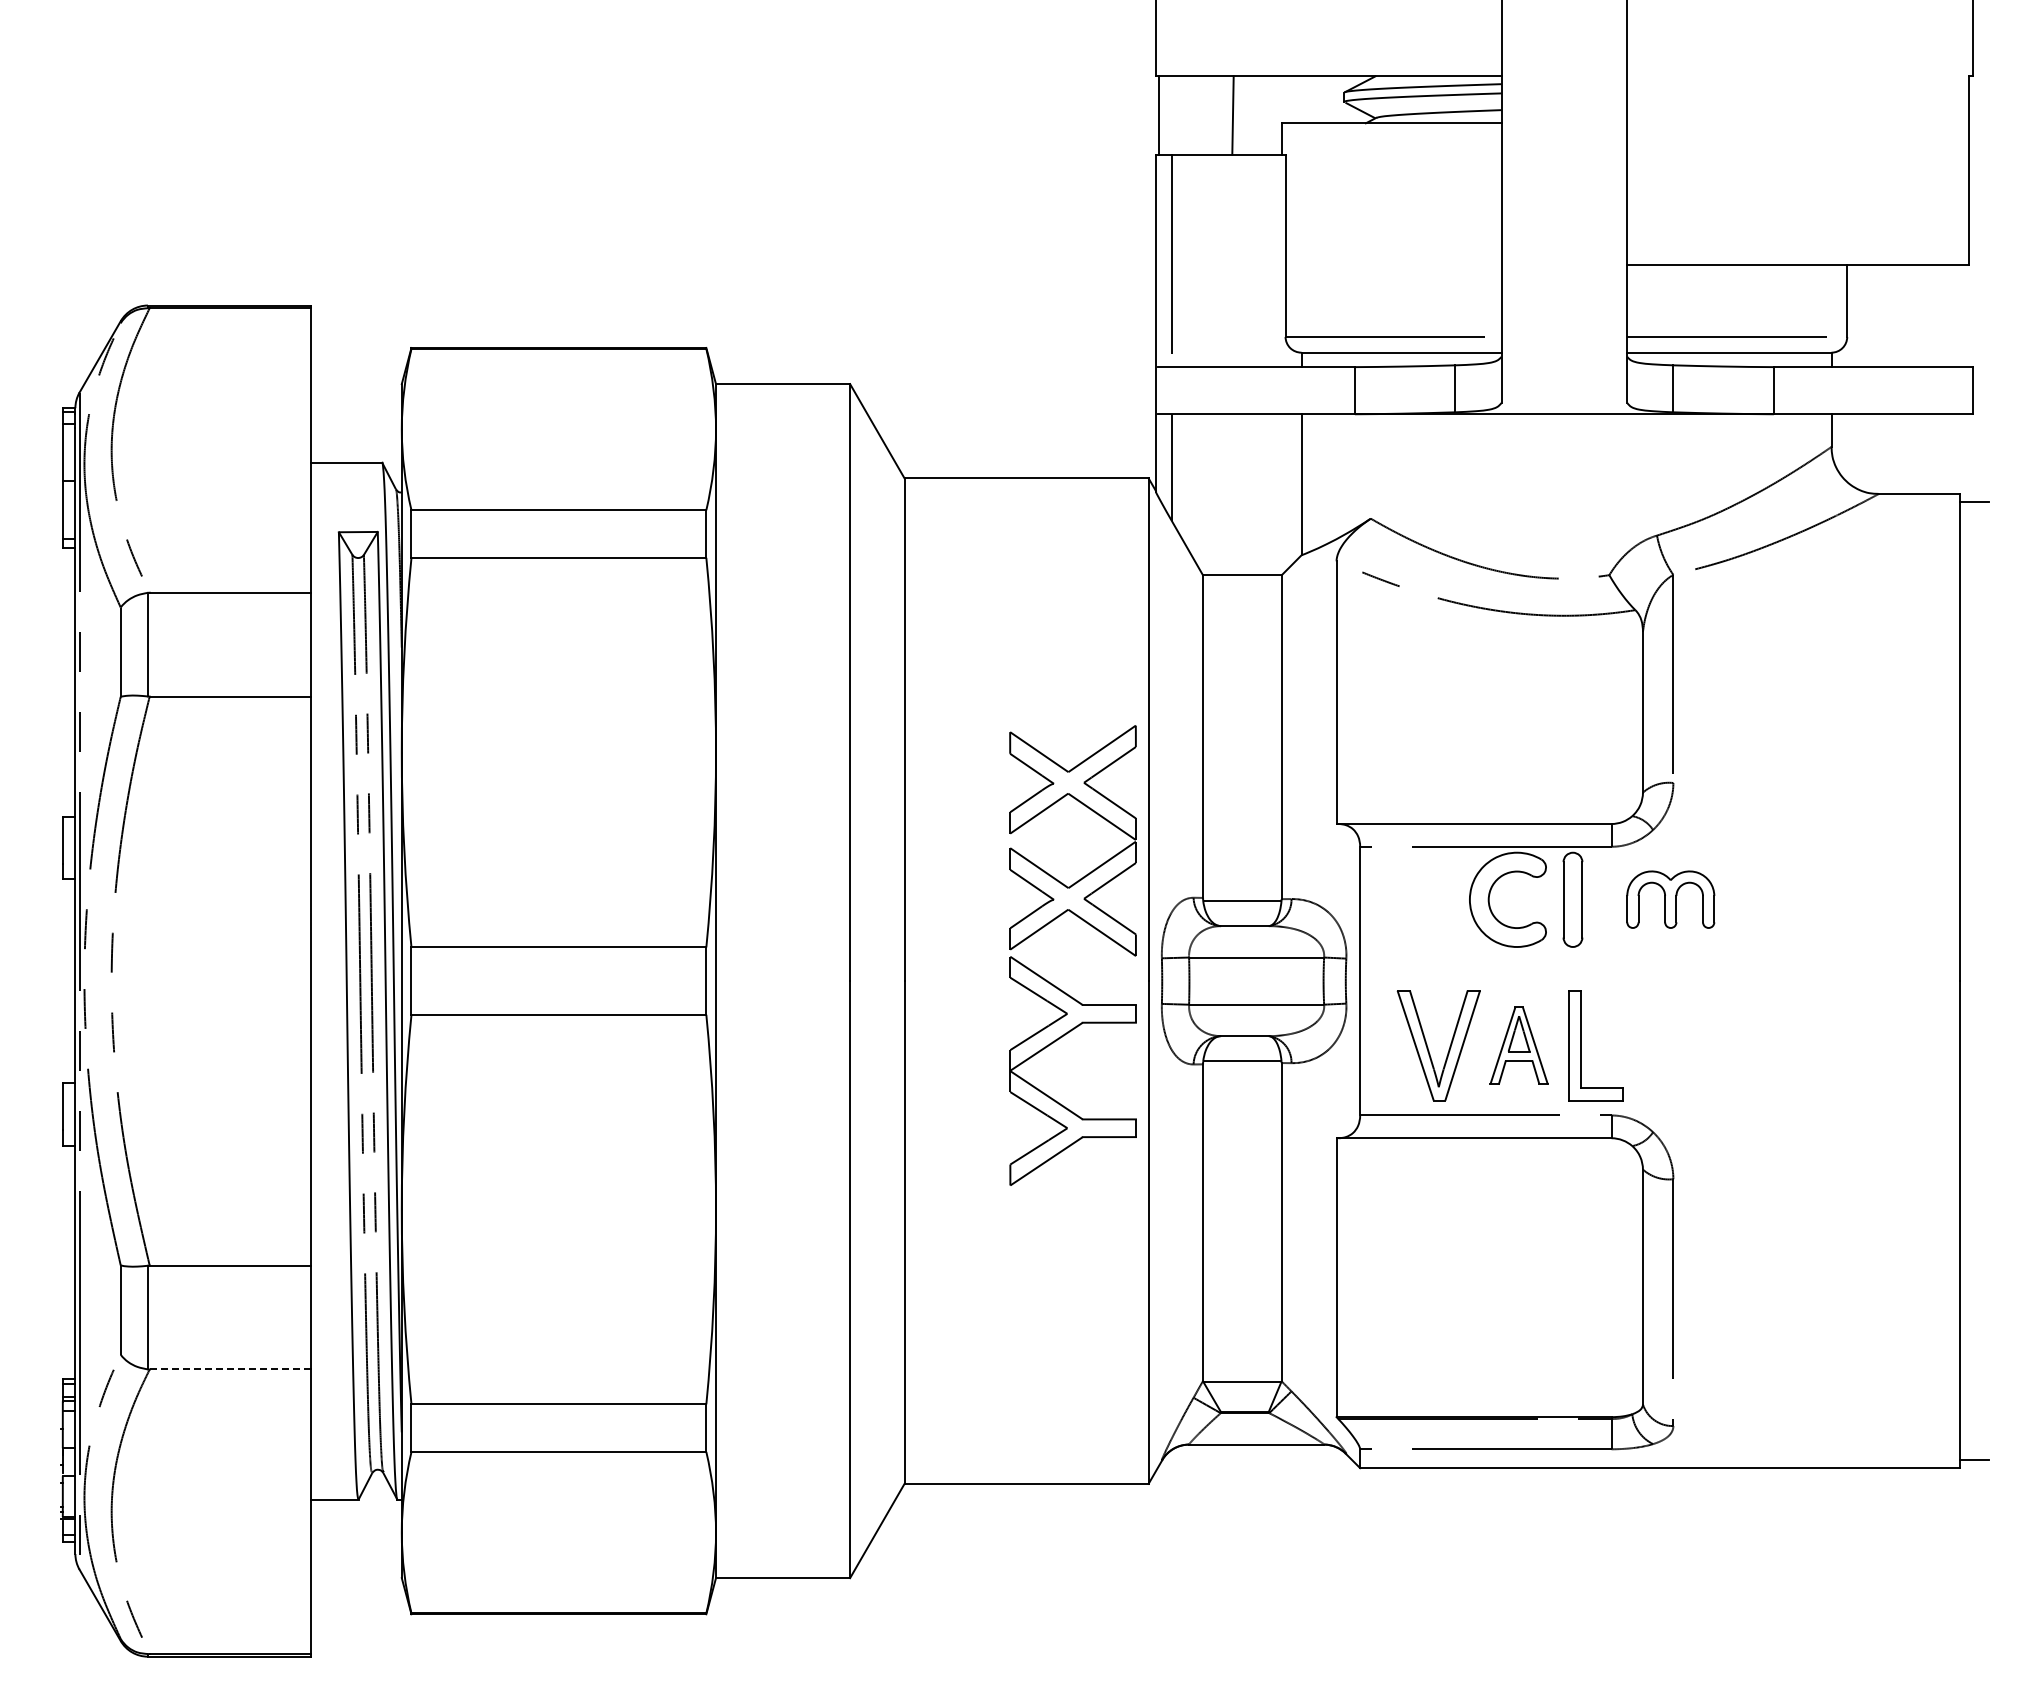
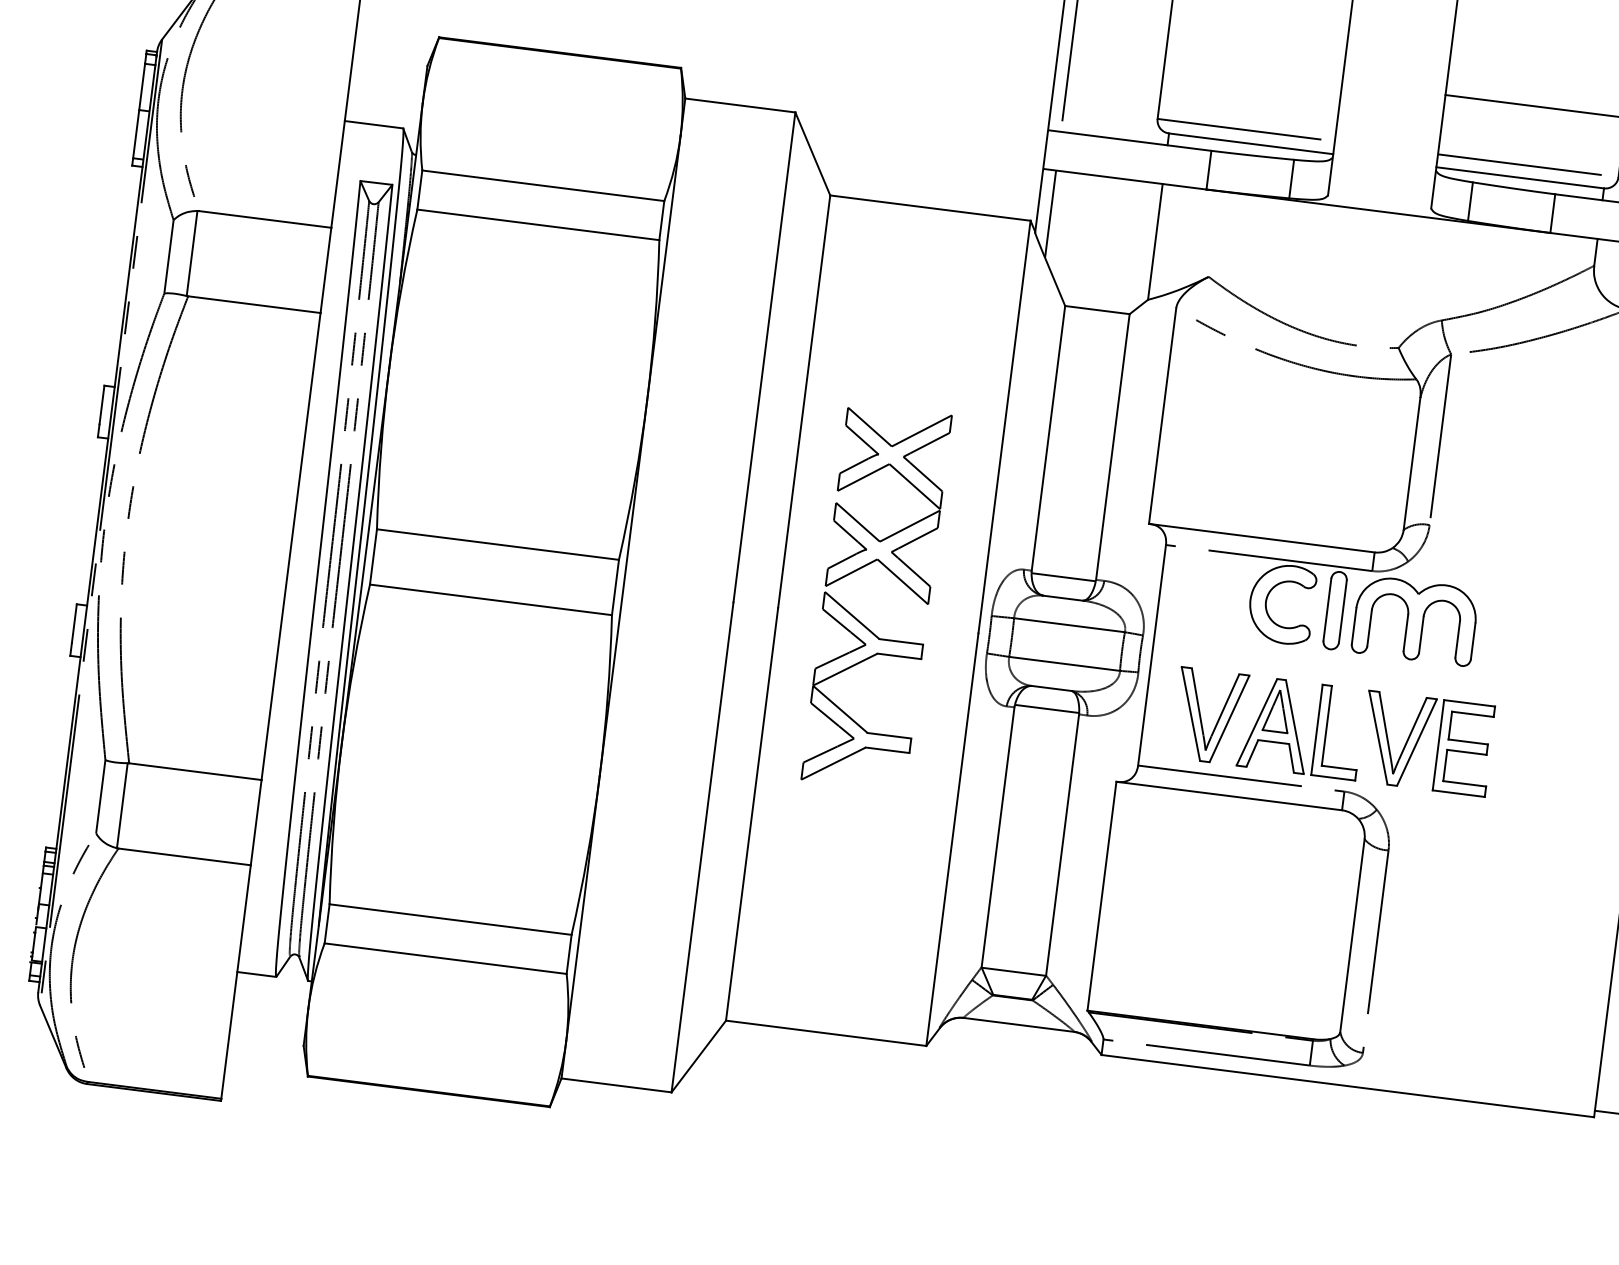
part: (1670, 899) -> (1415, 620), size x1.67
part: (1093, 928) -> (896, 577), moved
part: (1693, 1042) -> (1419, 740), added
part: (1518, 1045) -> (1275, 724), size x1.43
line: (230, 1369) -> (184, 856), dashed -> solid

